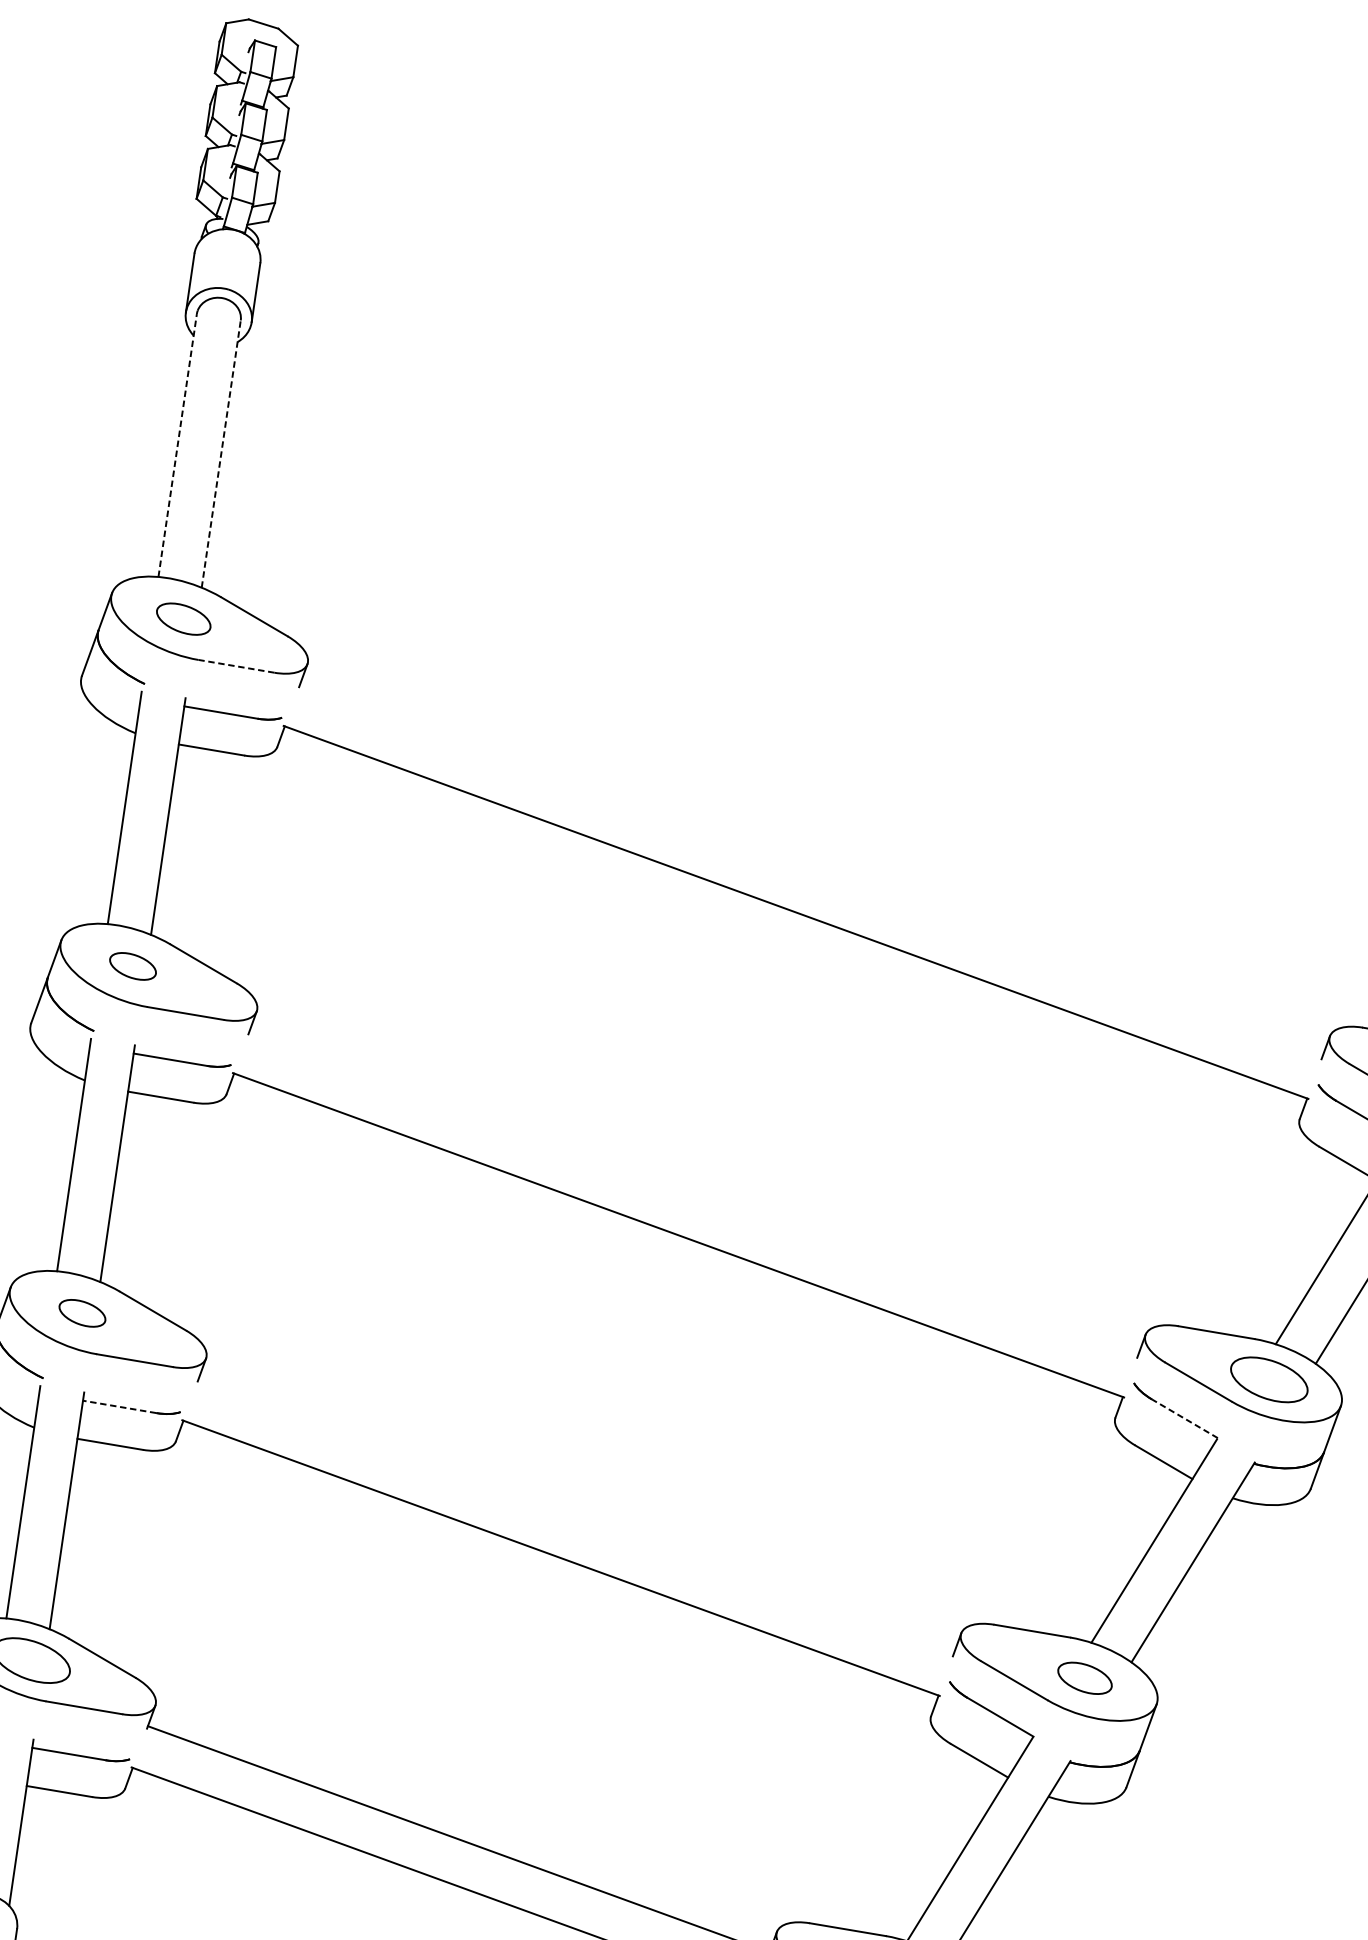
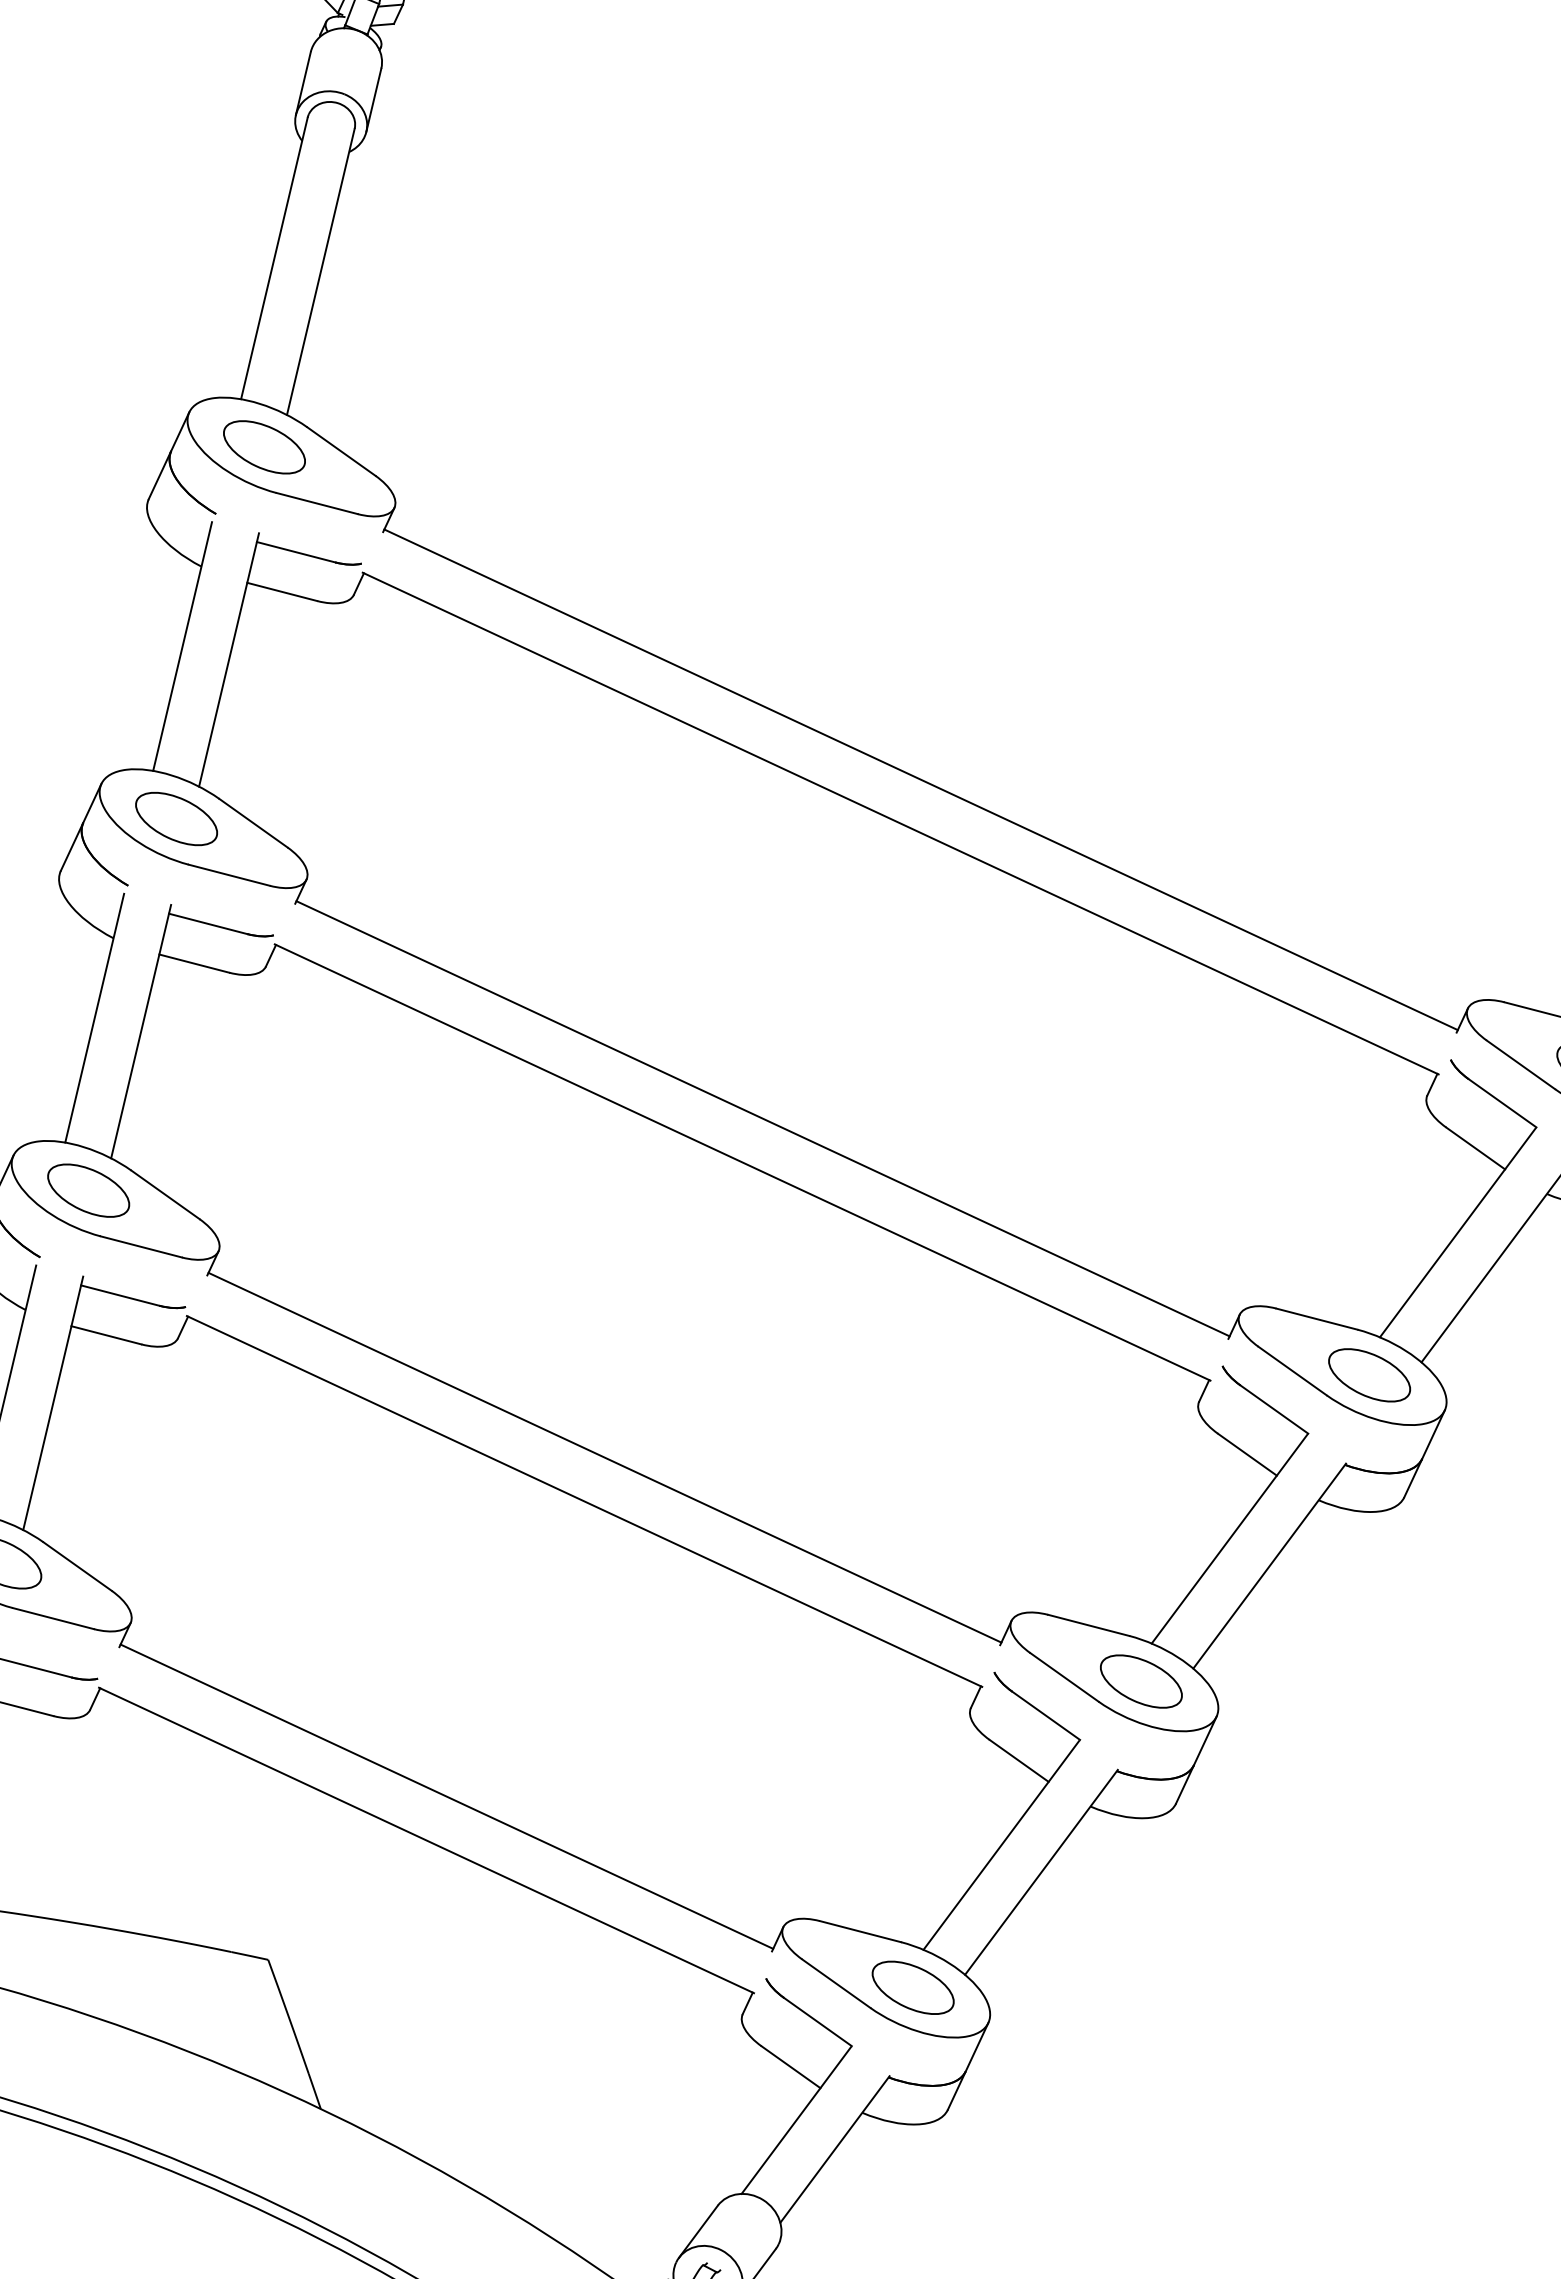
line: (177, 445) -> (274, 258), dashed -> solid
line: (220, 453) -> (320, 271), dashed -> solid
part: (183, 619) -> (264, 447), size x1.43
line: (236, 666) -> (317, 503), dashed -> solid
line: (810, 870) -> (920, 779), added
part: (133, 966) -> (176, 819), size x1.67
line: (693, 1193) -> (762, 1118), added
part: (82, 1313) -> (88, 1190), size x1.67
line: (118, 1406) -> (119, 1295), dashed -> solid
line: (1185, 1418) -> (1274, 1409), dashed -> solid
line: (575, 1516) -> (604, 1457), added
part: (1085, 1678) -> (1141, 1681), size x1.43

